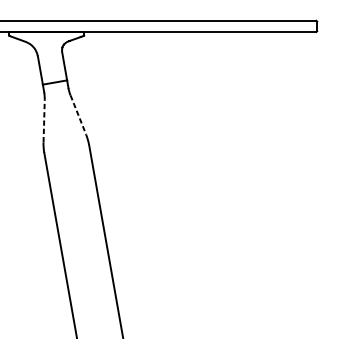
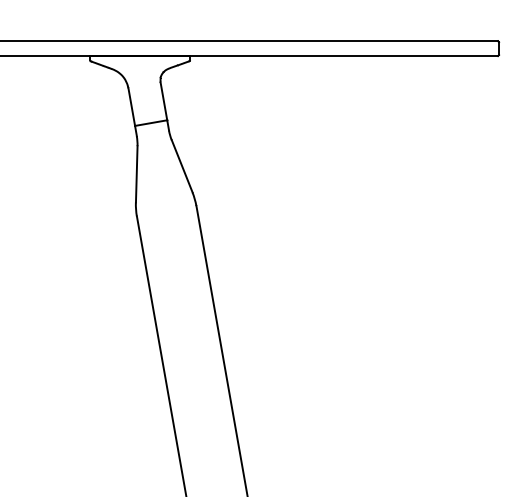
line: (78, 115) -> (182, 166), dashed -> solid
line: (43, 120) -> (136, 173), dashed -> solid

